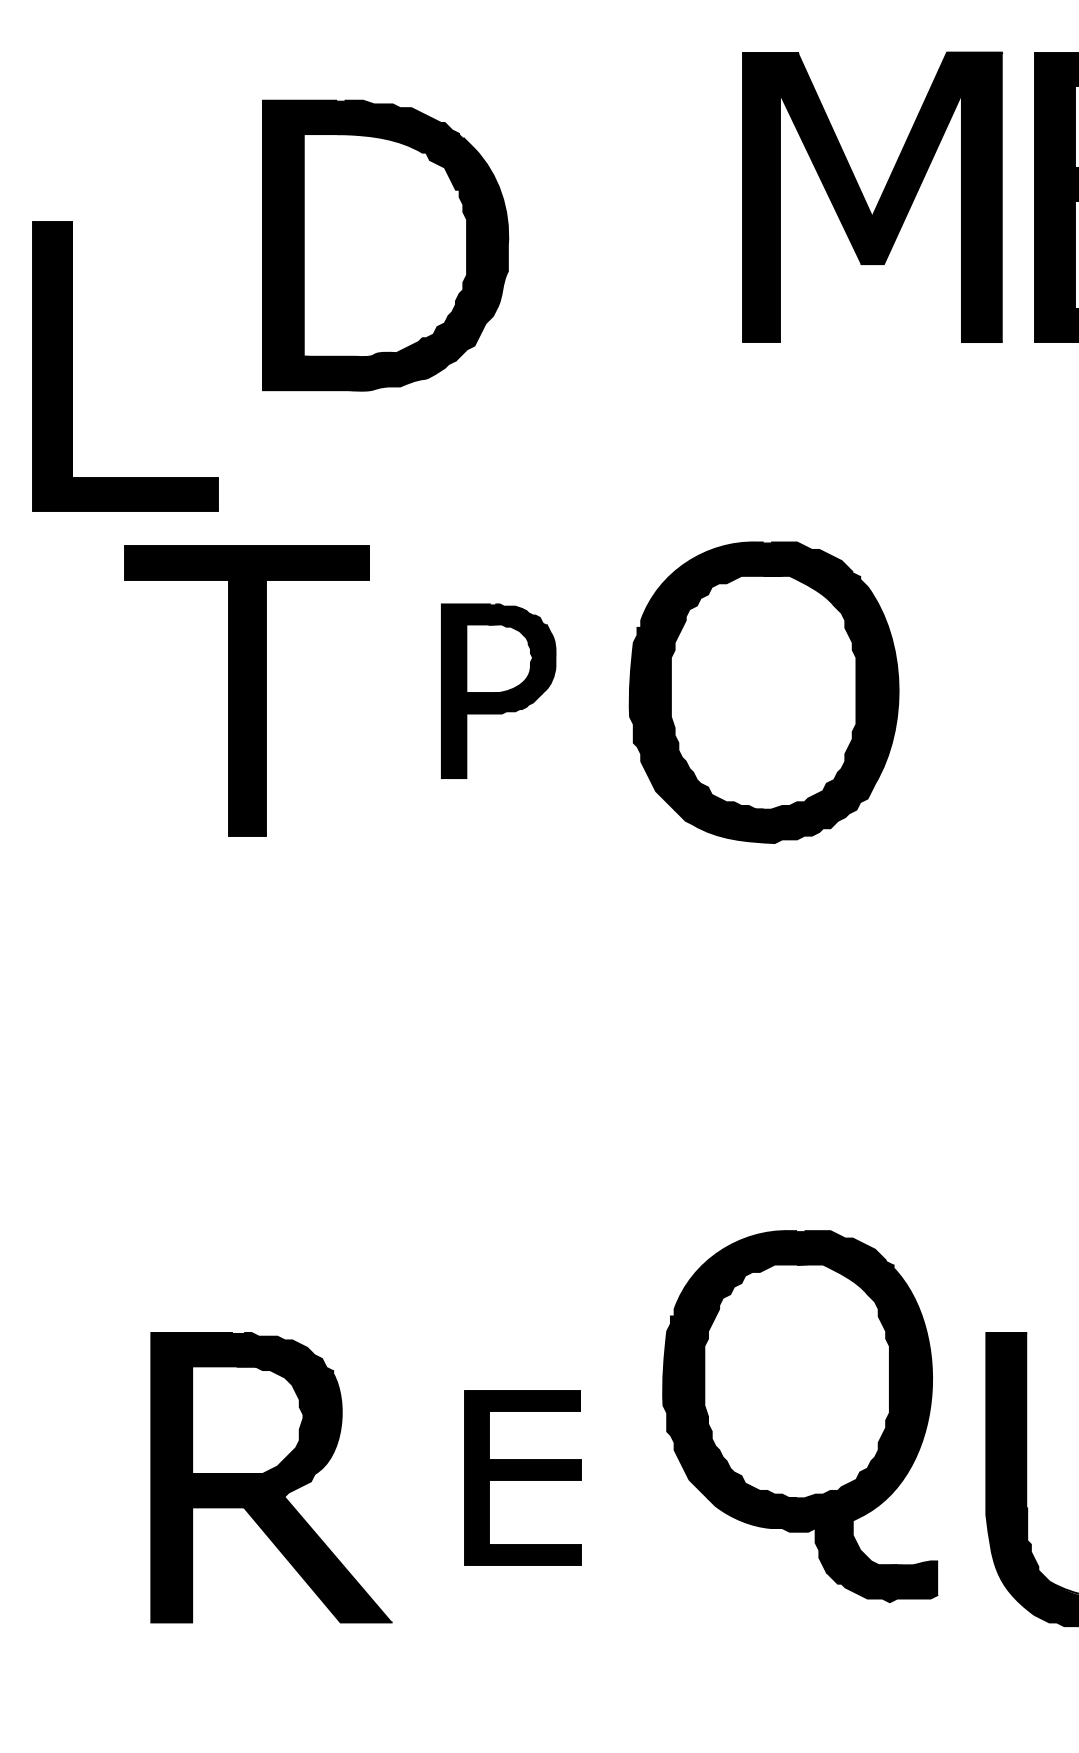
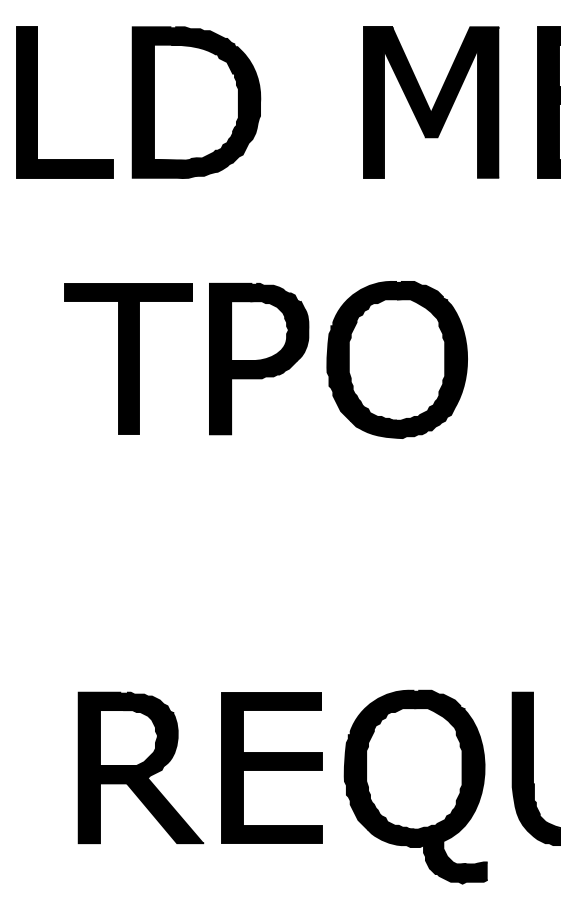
part: (872, 197) -> (431, 102), moved
part: (385, 245) -> (196, 102), moved
part: (71, 366) -> (37, 102), moved
part: (499, 691) -> (259, 359), size x1.67
part: (799, 1415) -> (415, 786), moved
part: (522, 1476) -> (271, 767), size x1.67

